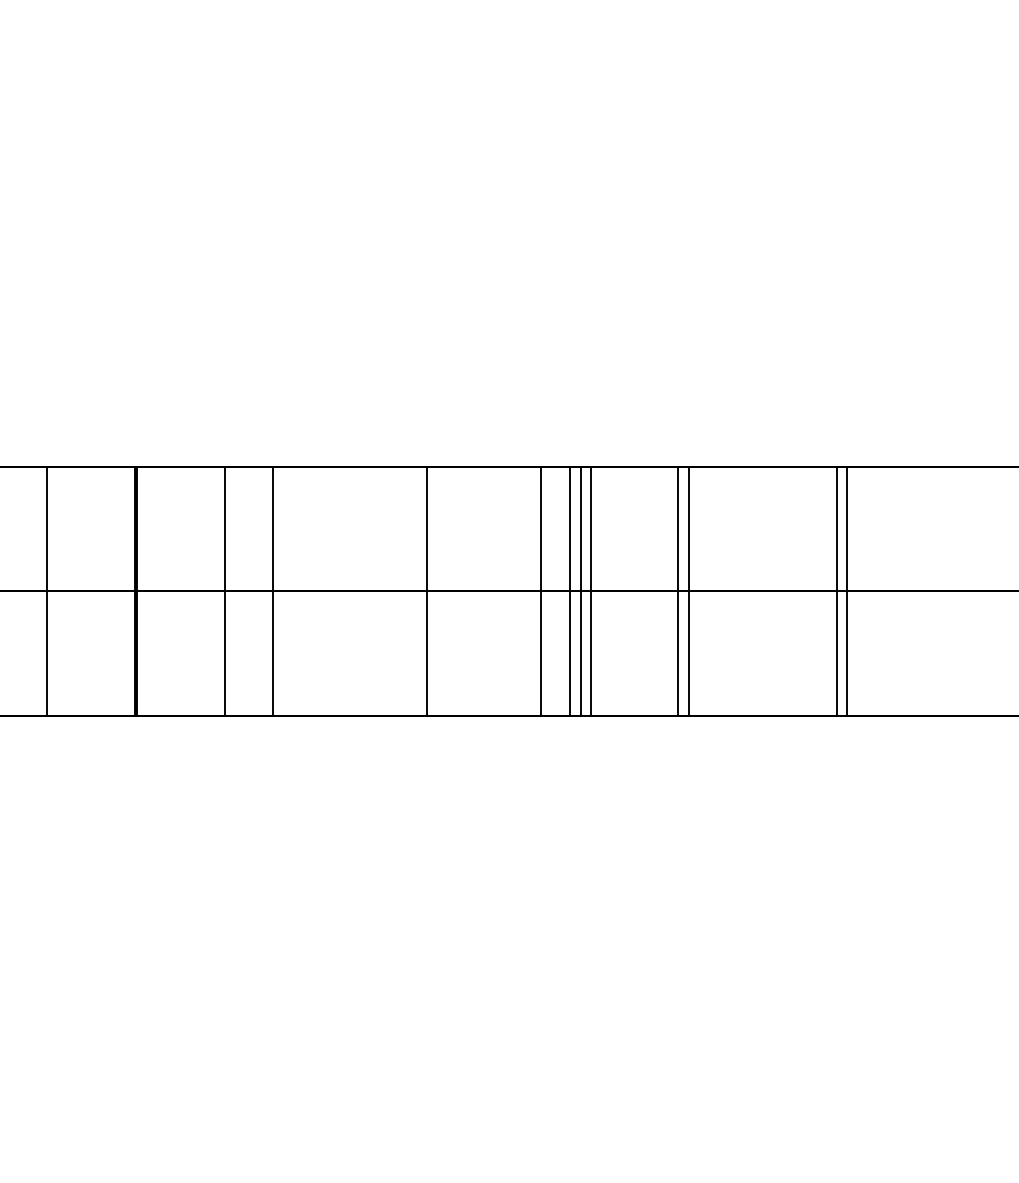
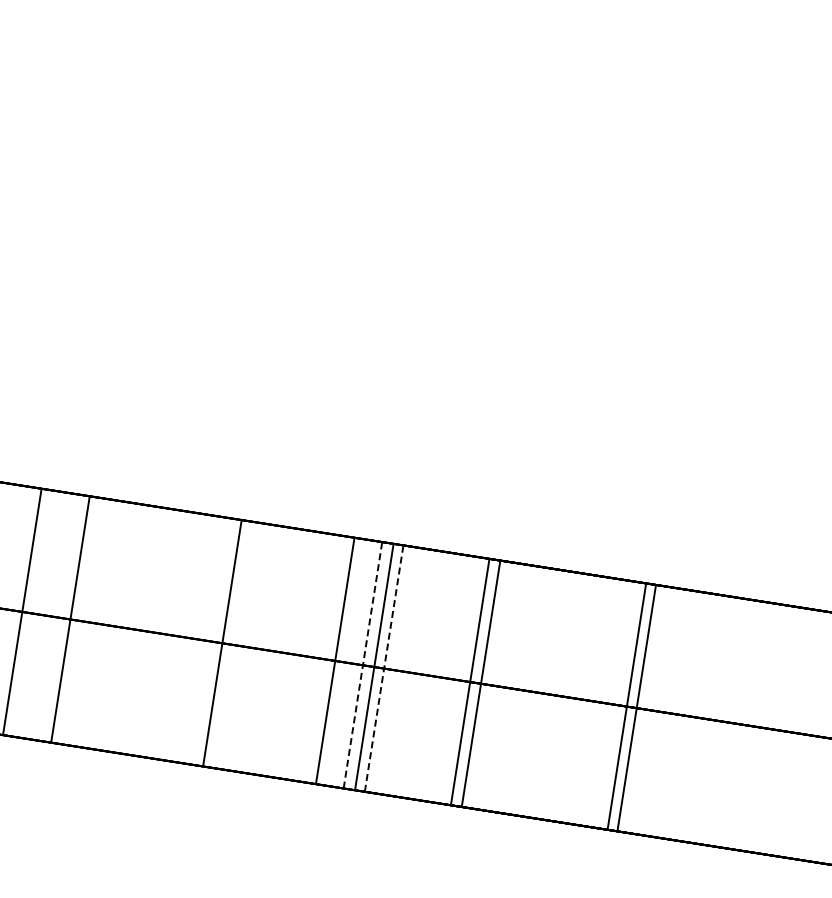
line: (569, 591) -> (362, 665), solid -> dashed
line: (590, 591) -> (383, 668), solid -> dashed

